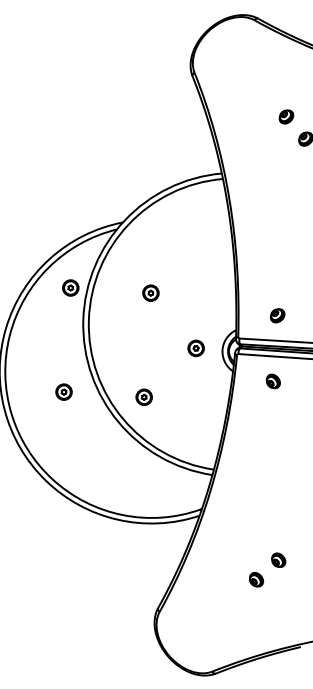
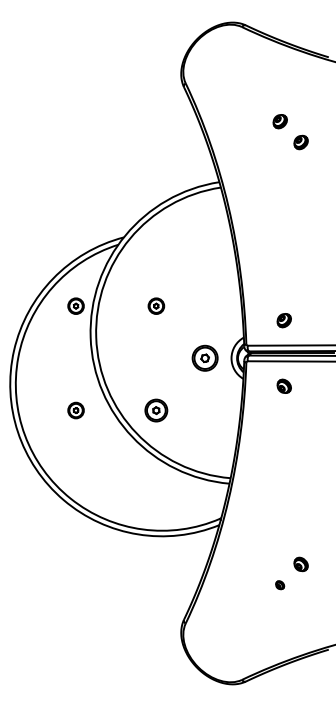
part: (195, 348) -> (204, 358), size x1.6
part: (144, 397) -> (156, 410), size x1.4
part: (255, 578) -> (279, 584), size x0.6

